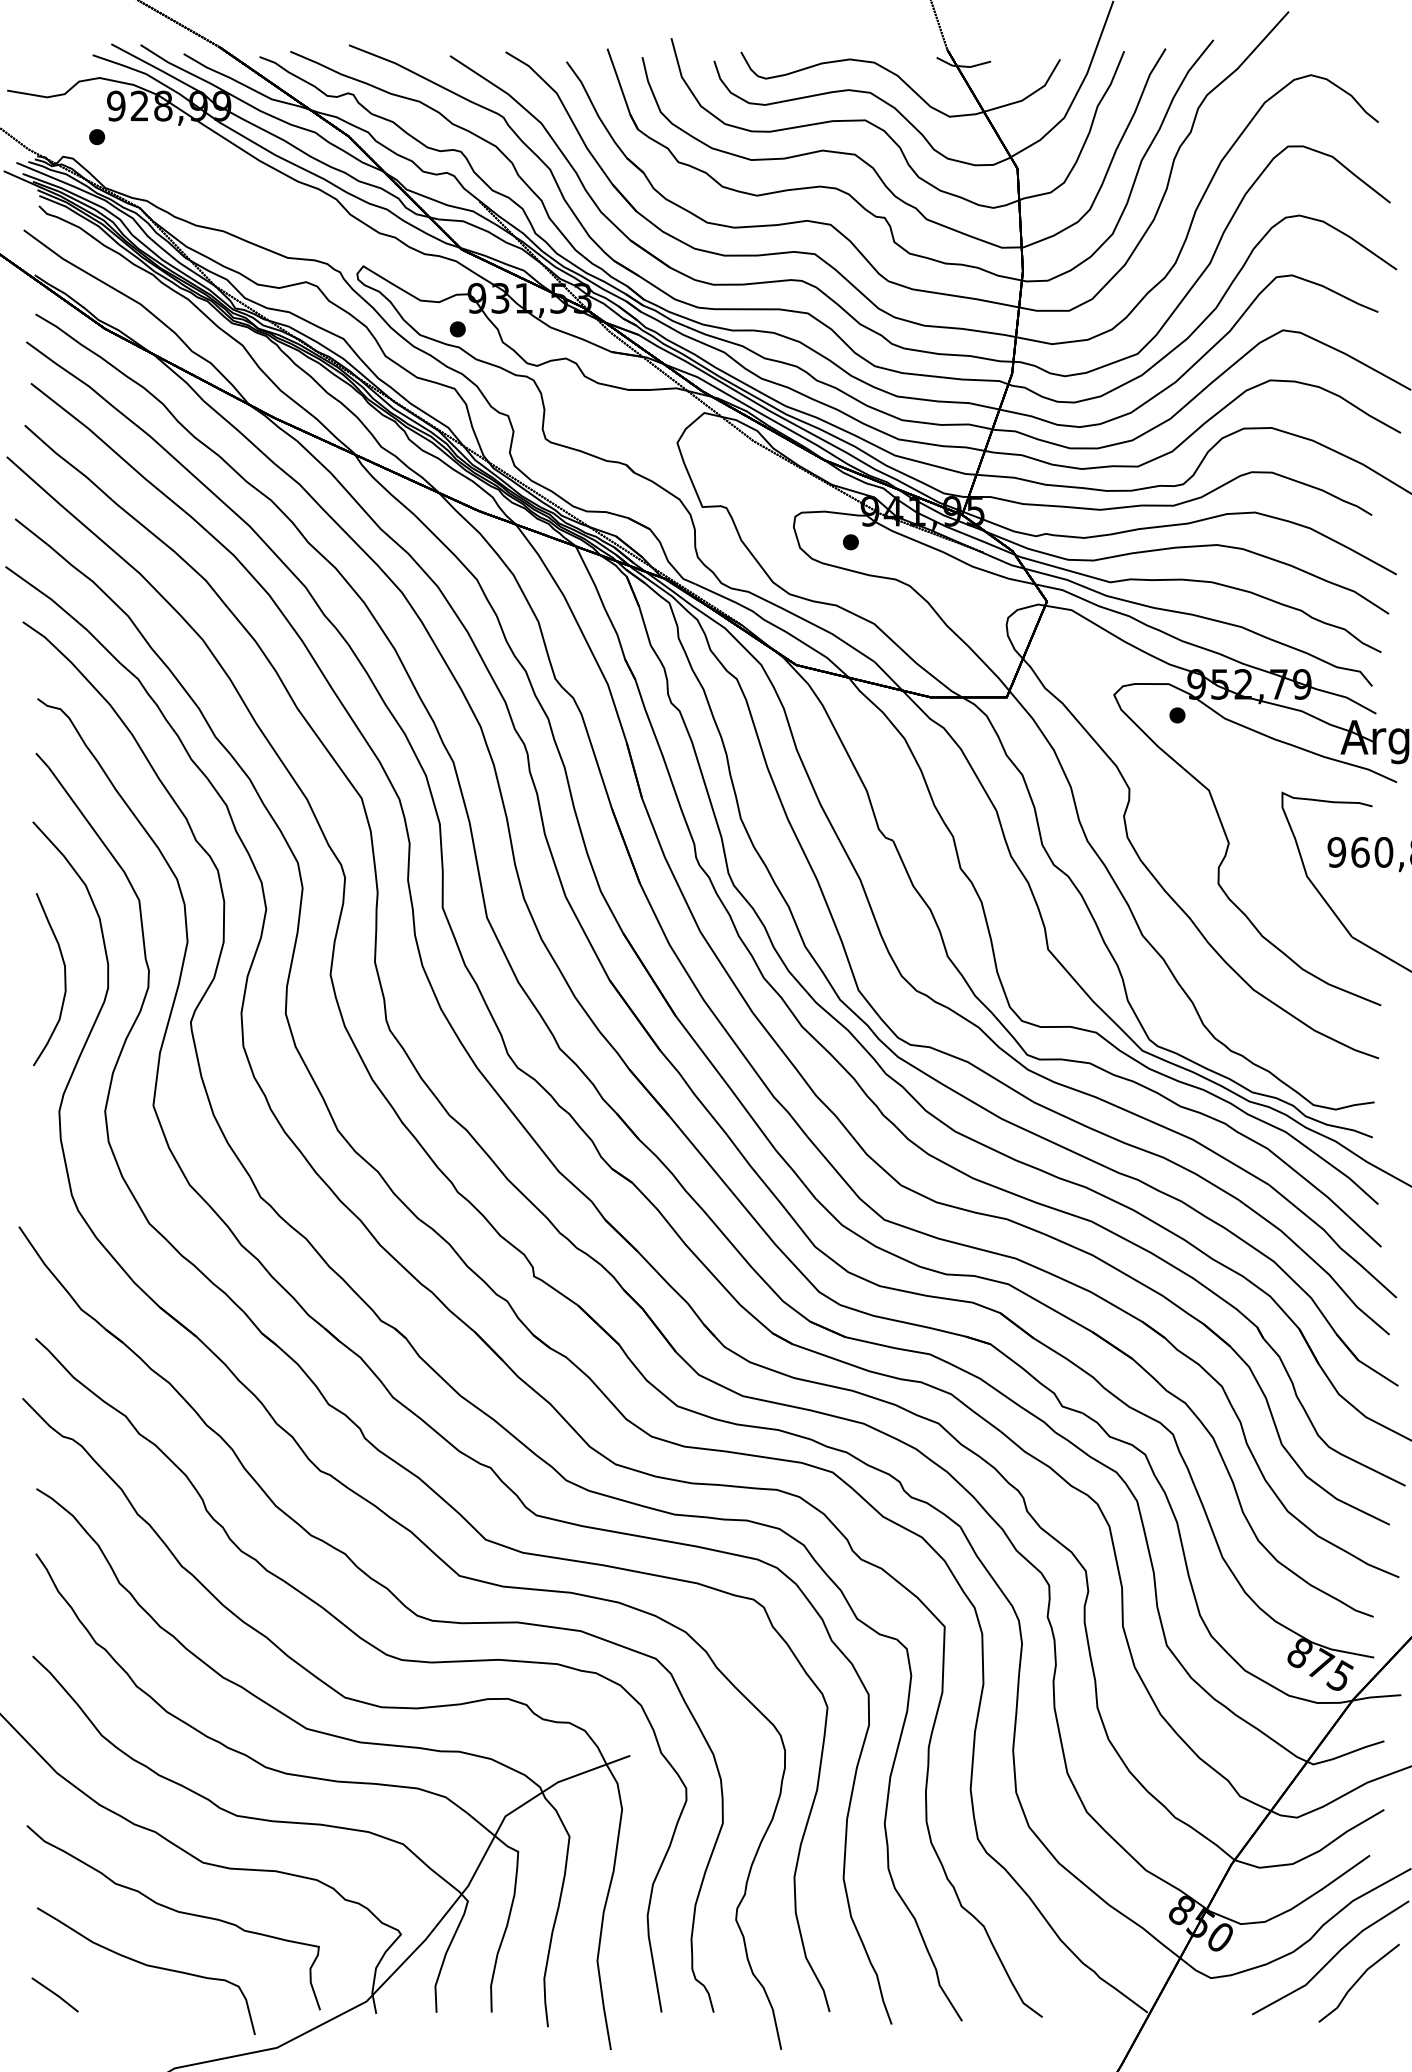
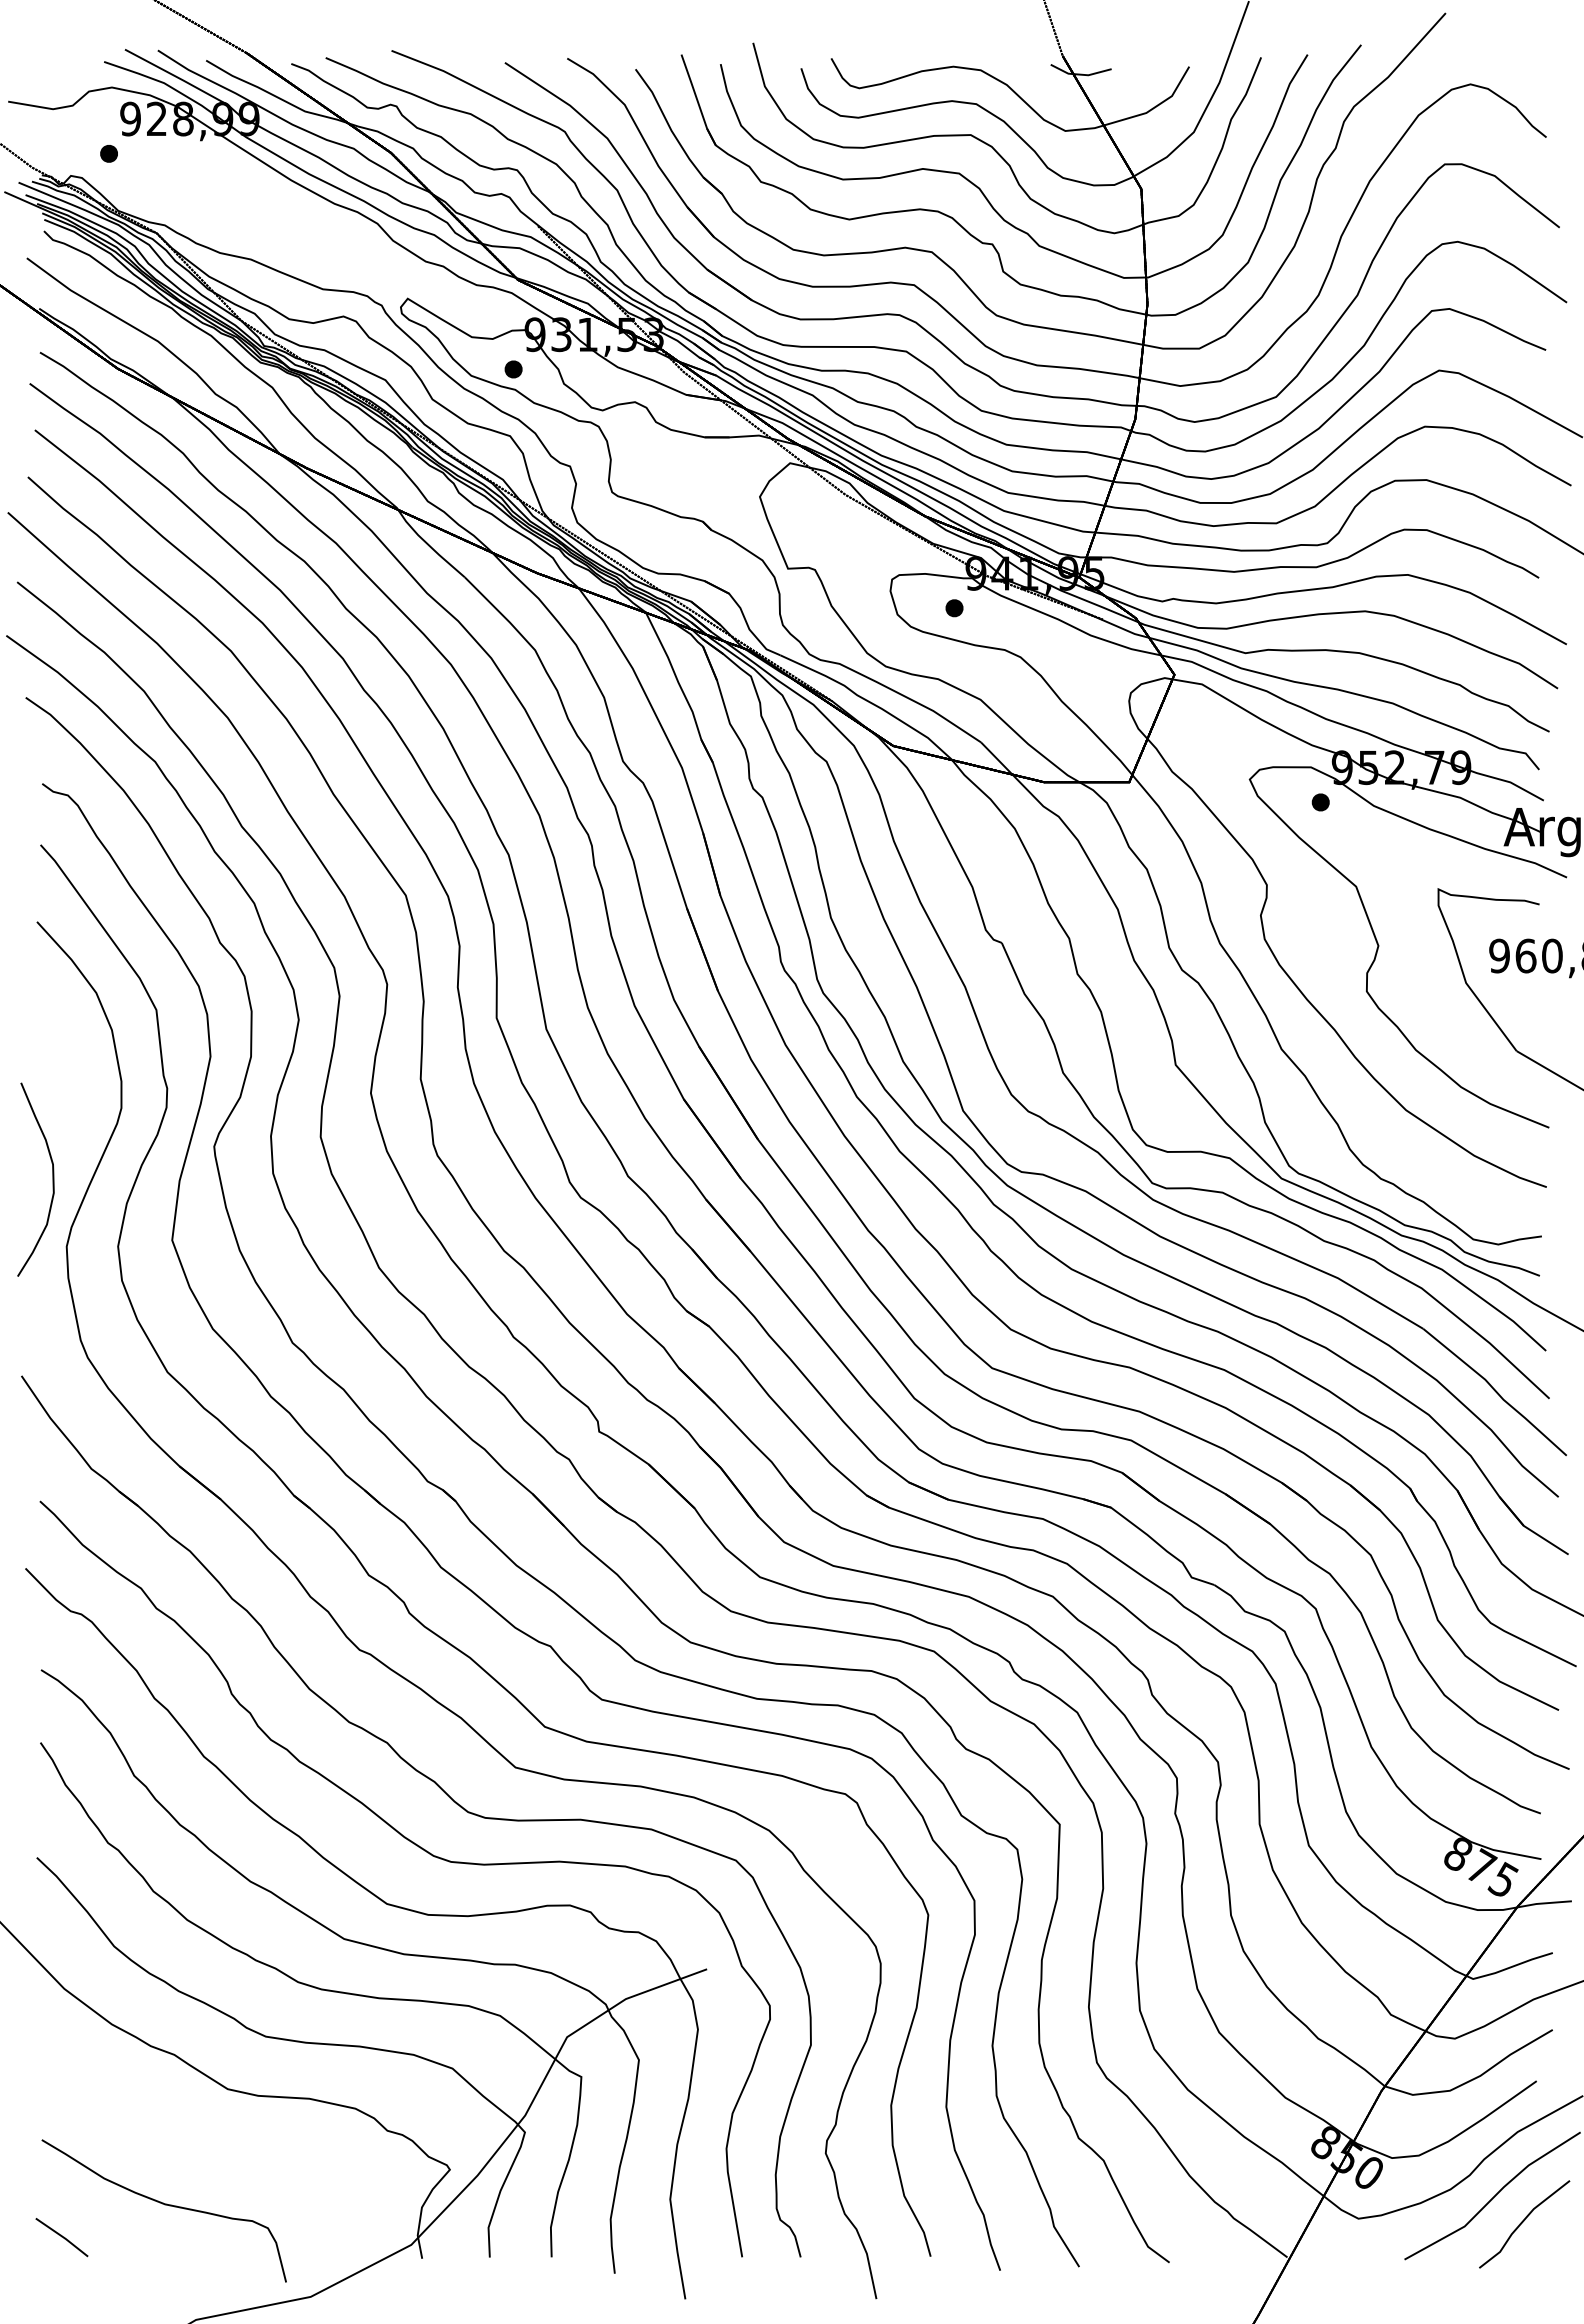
curve: (64, 979) -> (52, 1179), moved
part: (175, 1911) -> (197, 2144), removed

